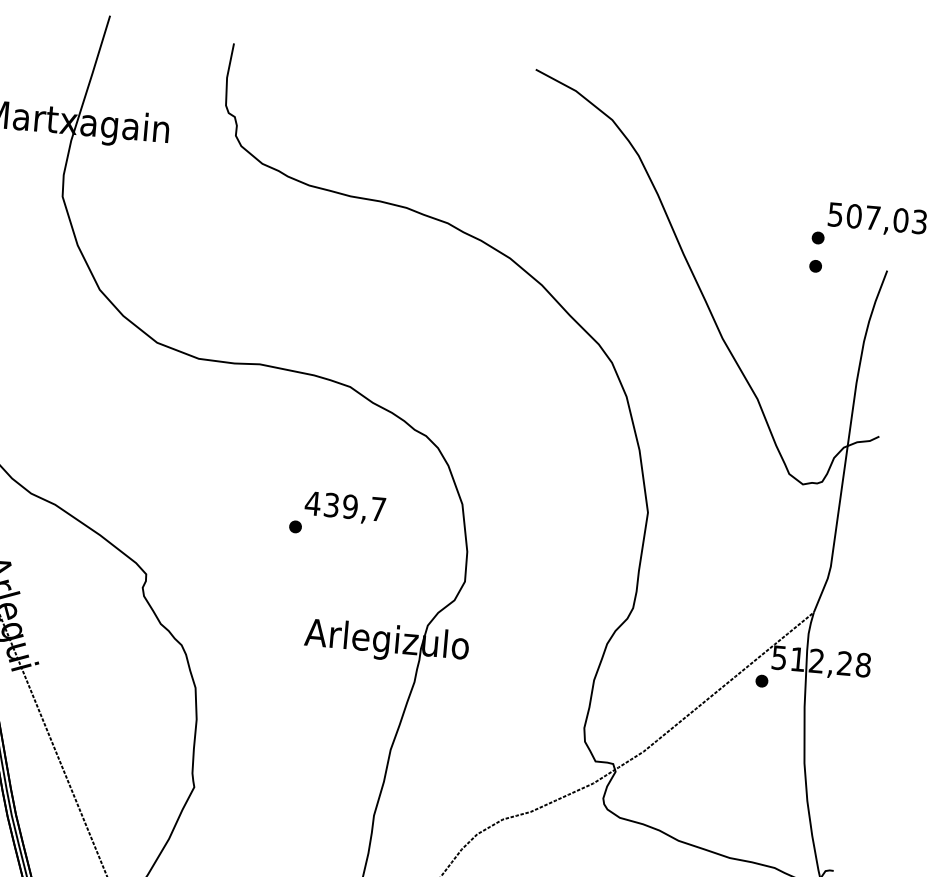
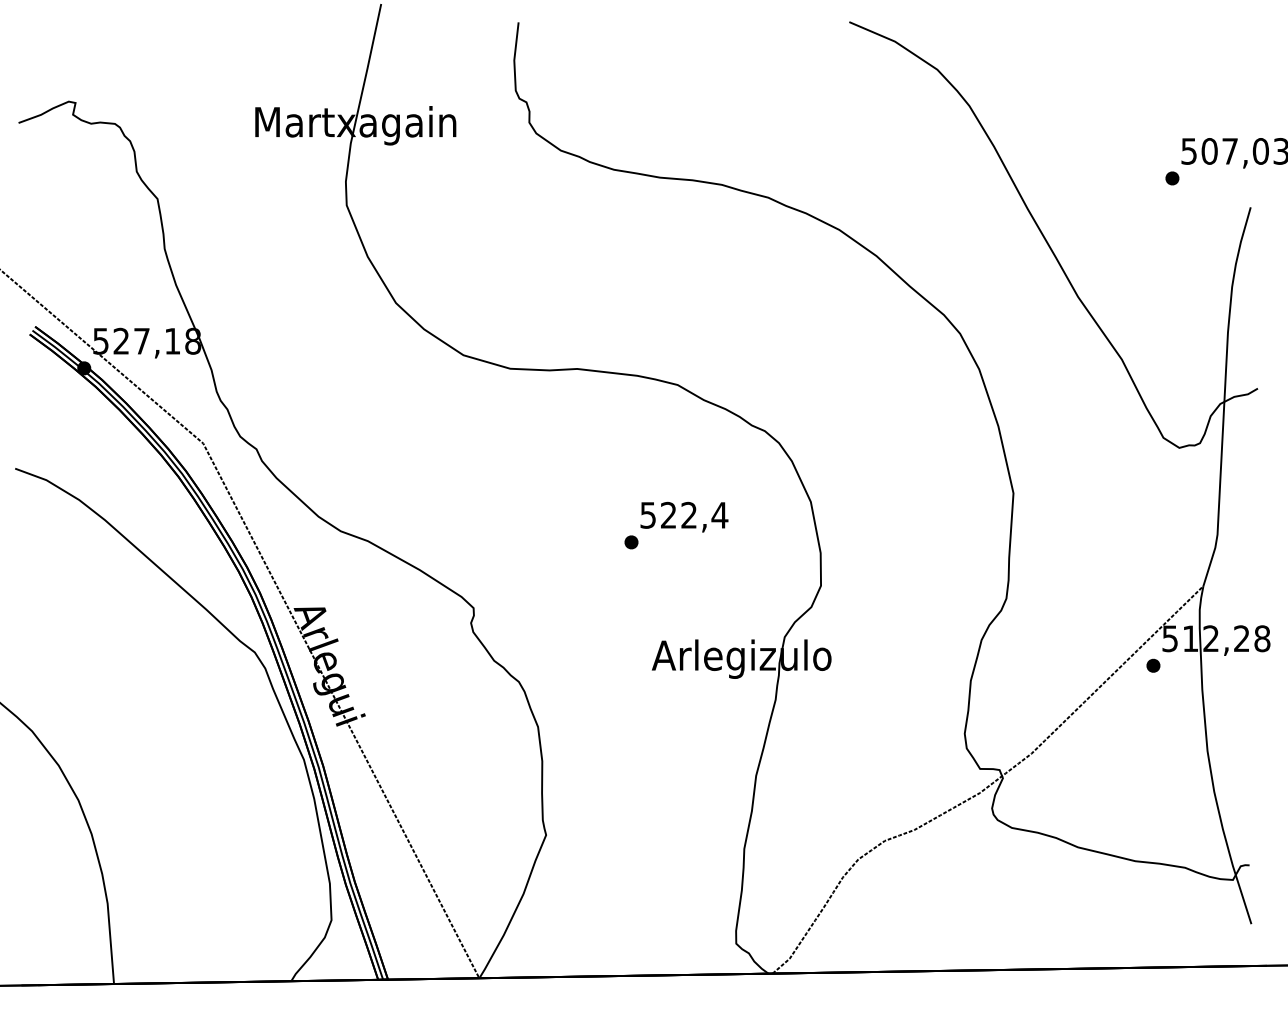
part: (815, 266) -> (1172, 209), removed
text: (345, 506) -> (683, 515), 439,7 -> 522,4

